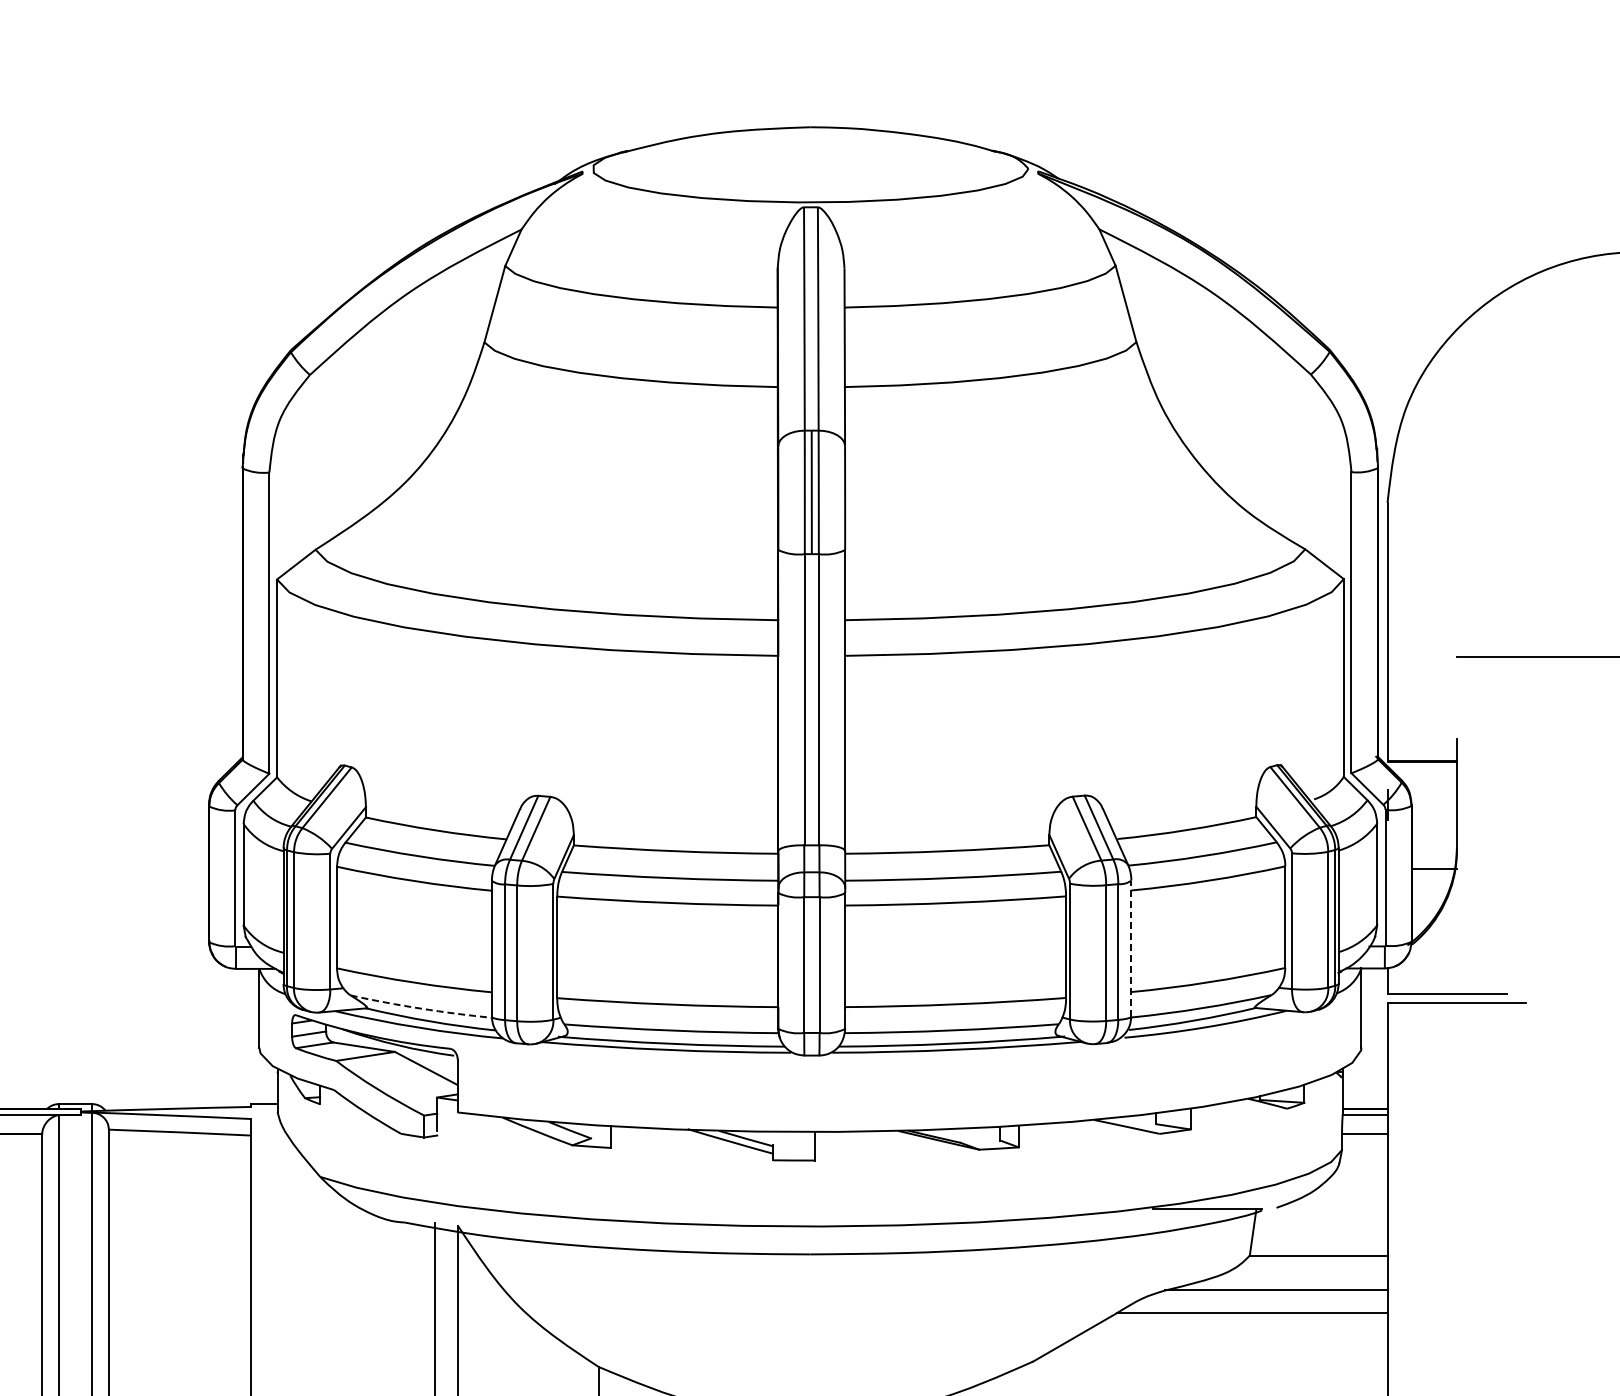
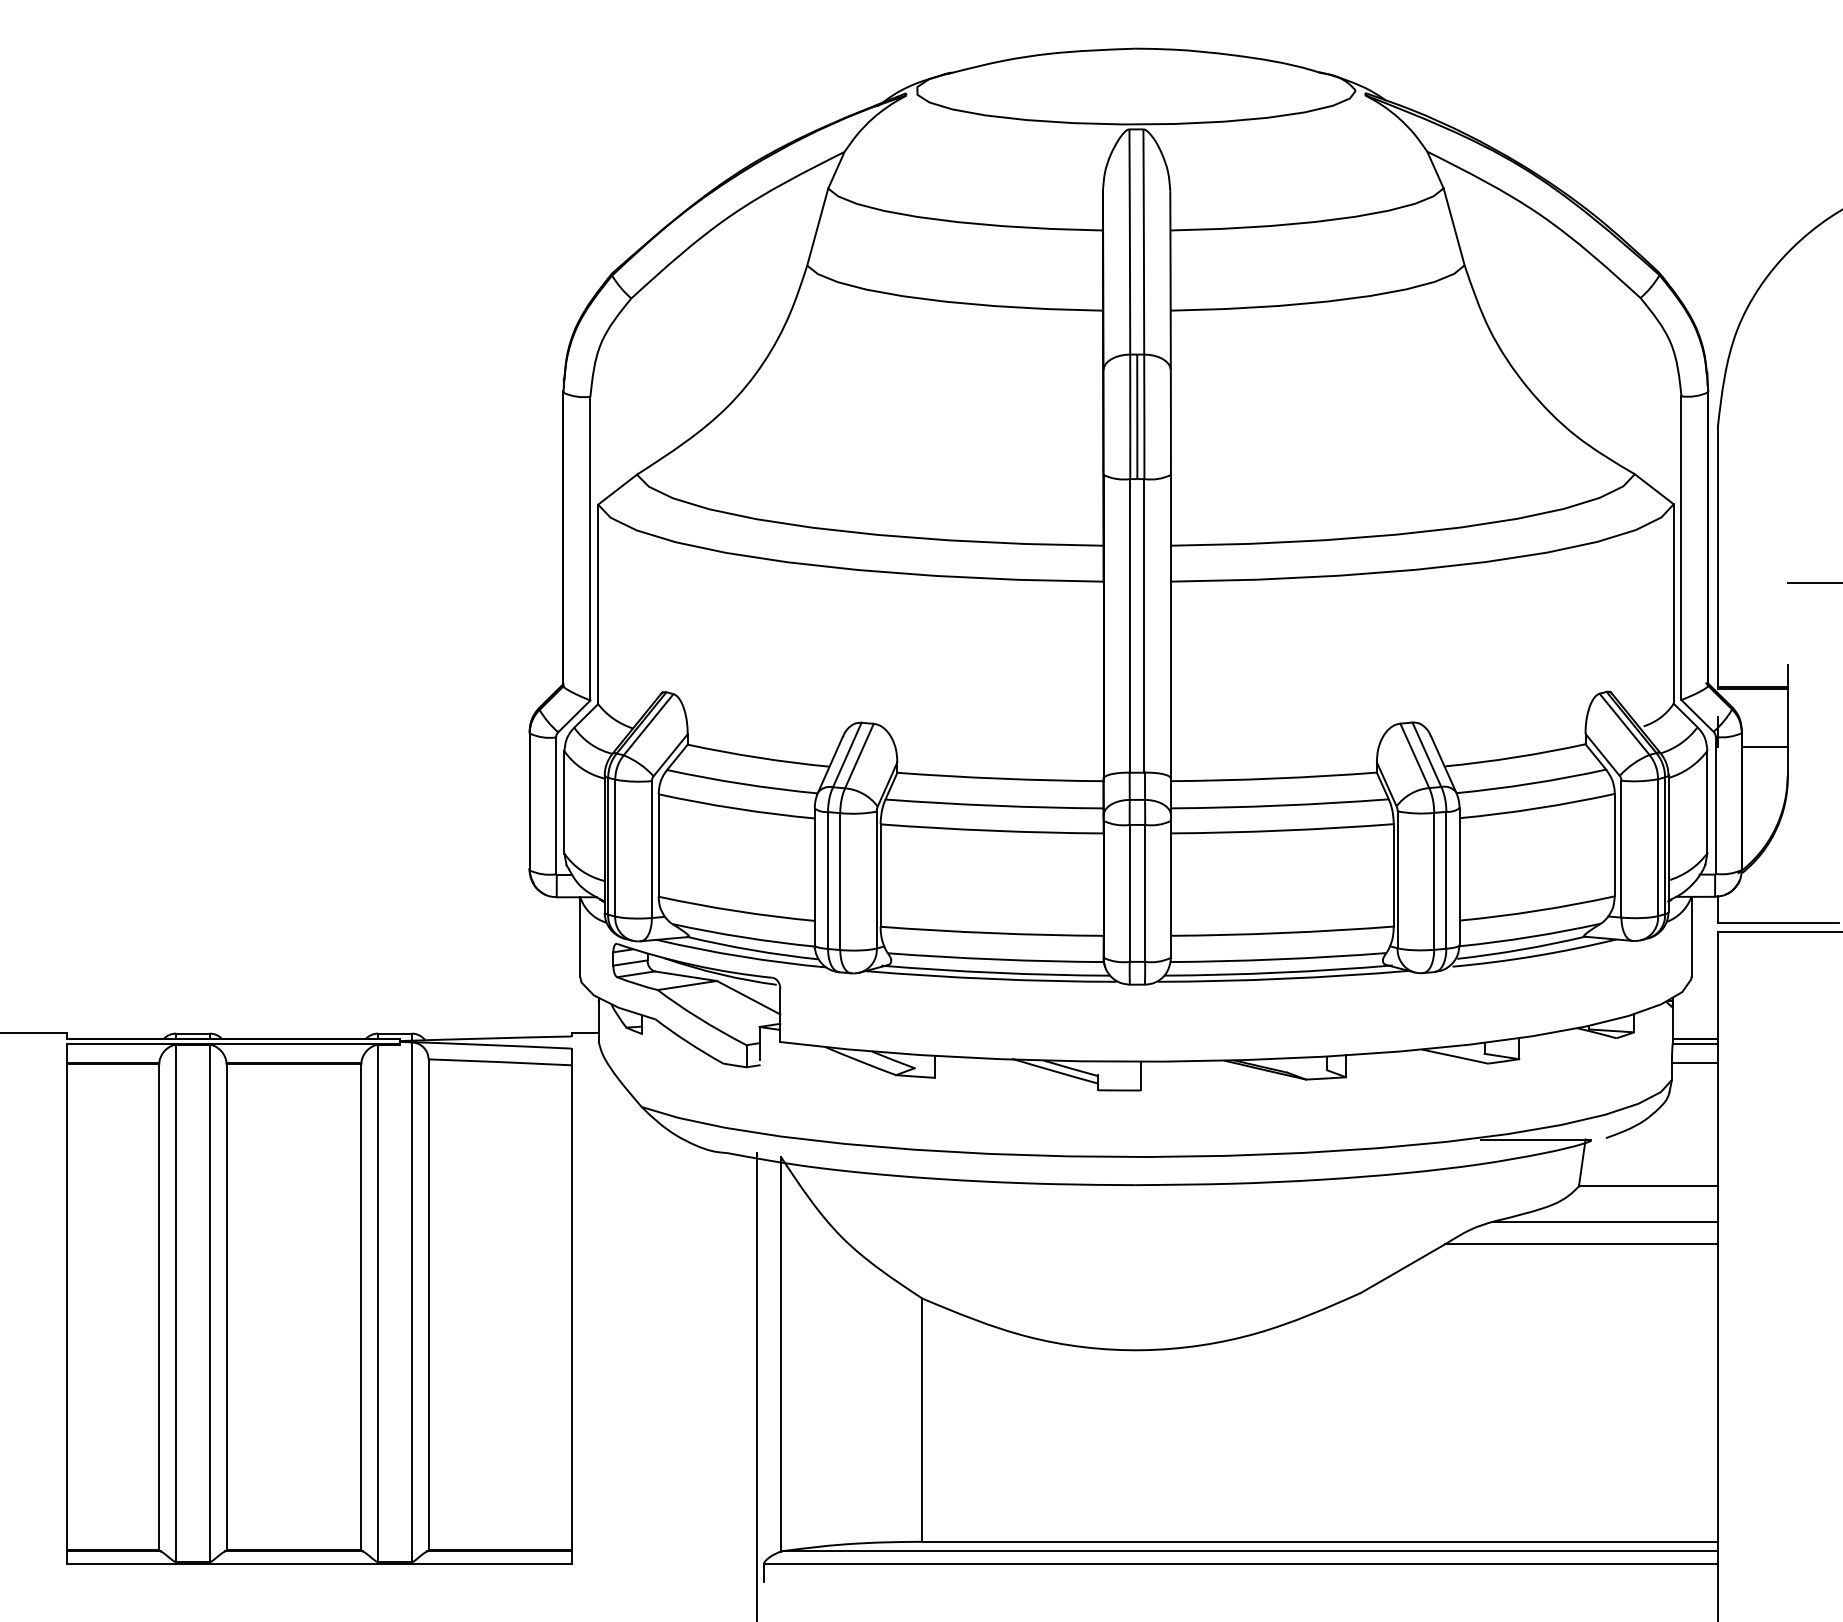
line: (1433, 868) -> (1764, 747), moved
line: (1131, 948) -> (1459, 876), dashed -> solid
arc: (421, 1008) -> (743, 937), dashed -> solid

